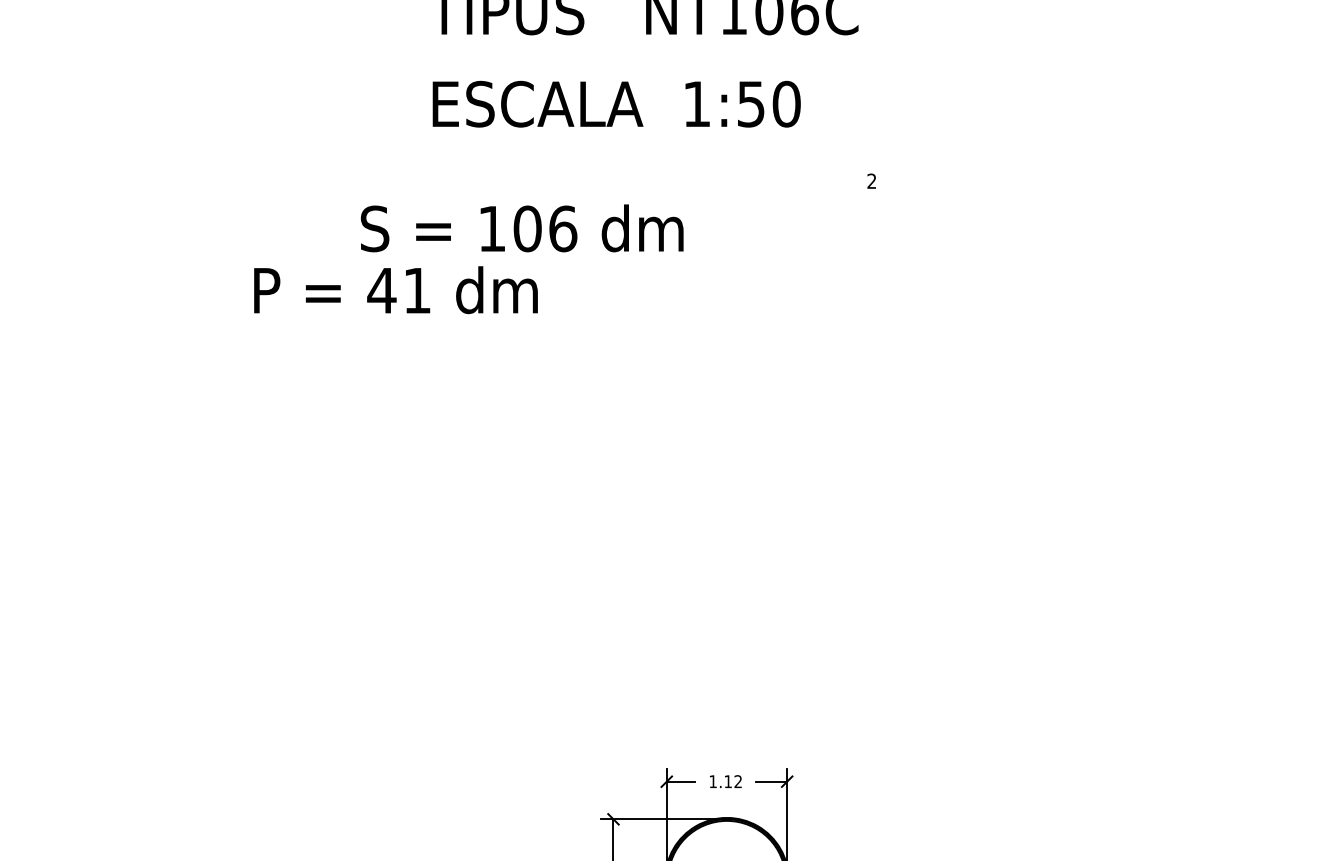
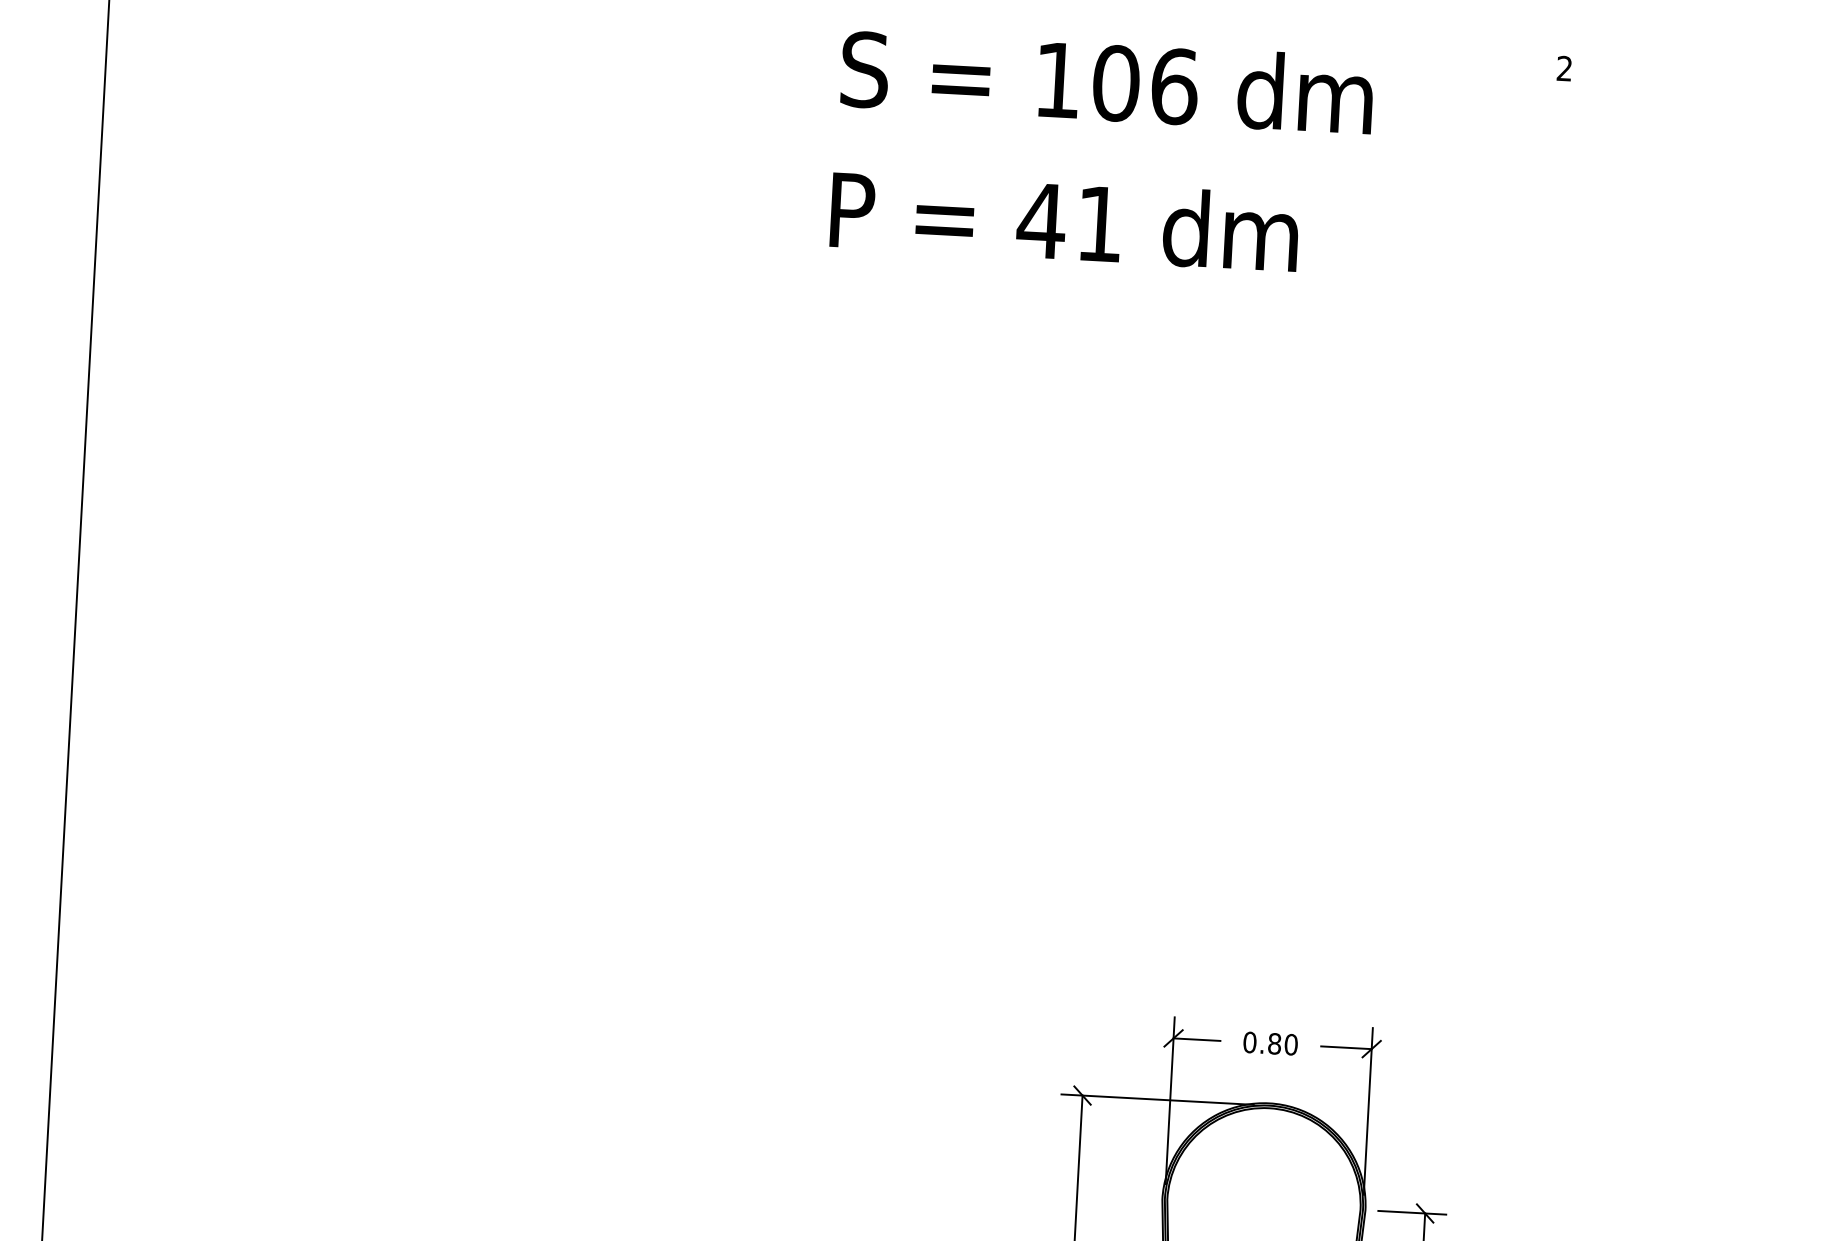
text: (521, 228) -> (1106, 82), moved
text: (395, 290) -> (1063, 221), moved
text: (725, 781) -> (1270, 1043), 1.12 -> 0.80

